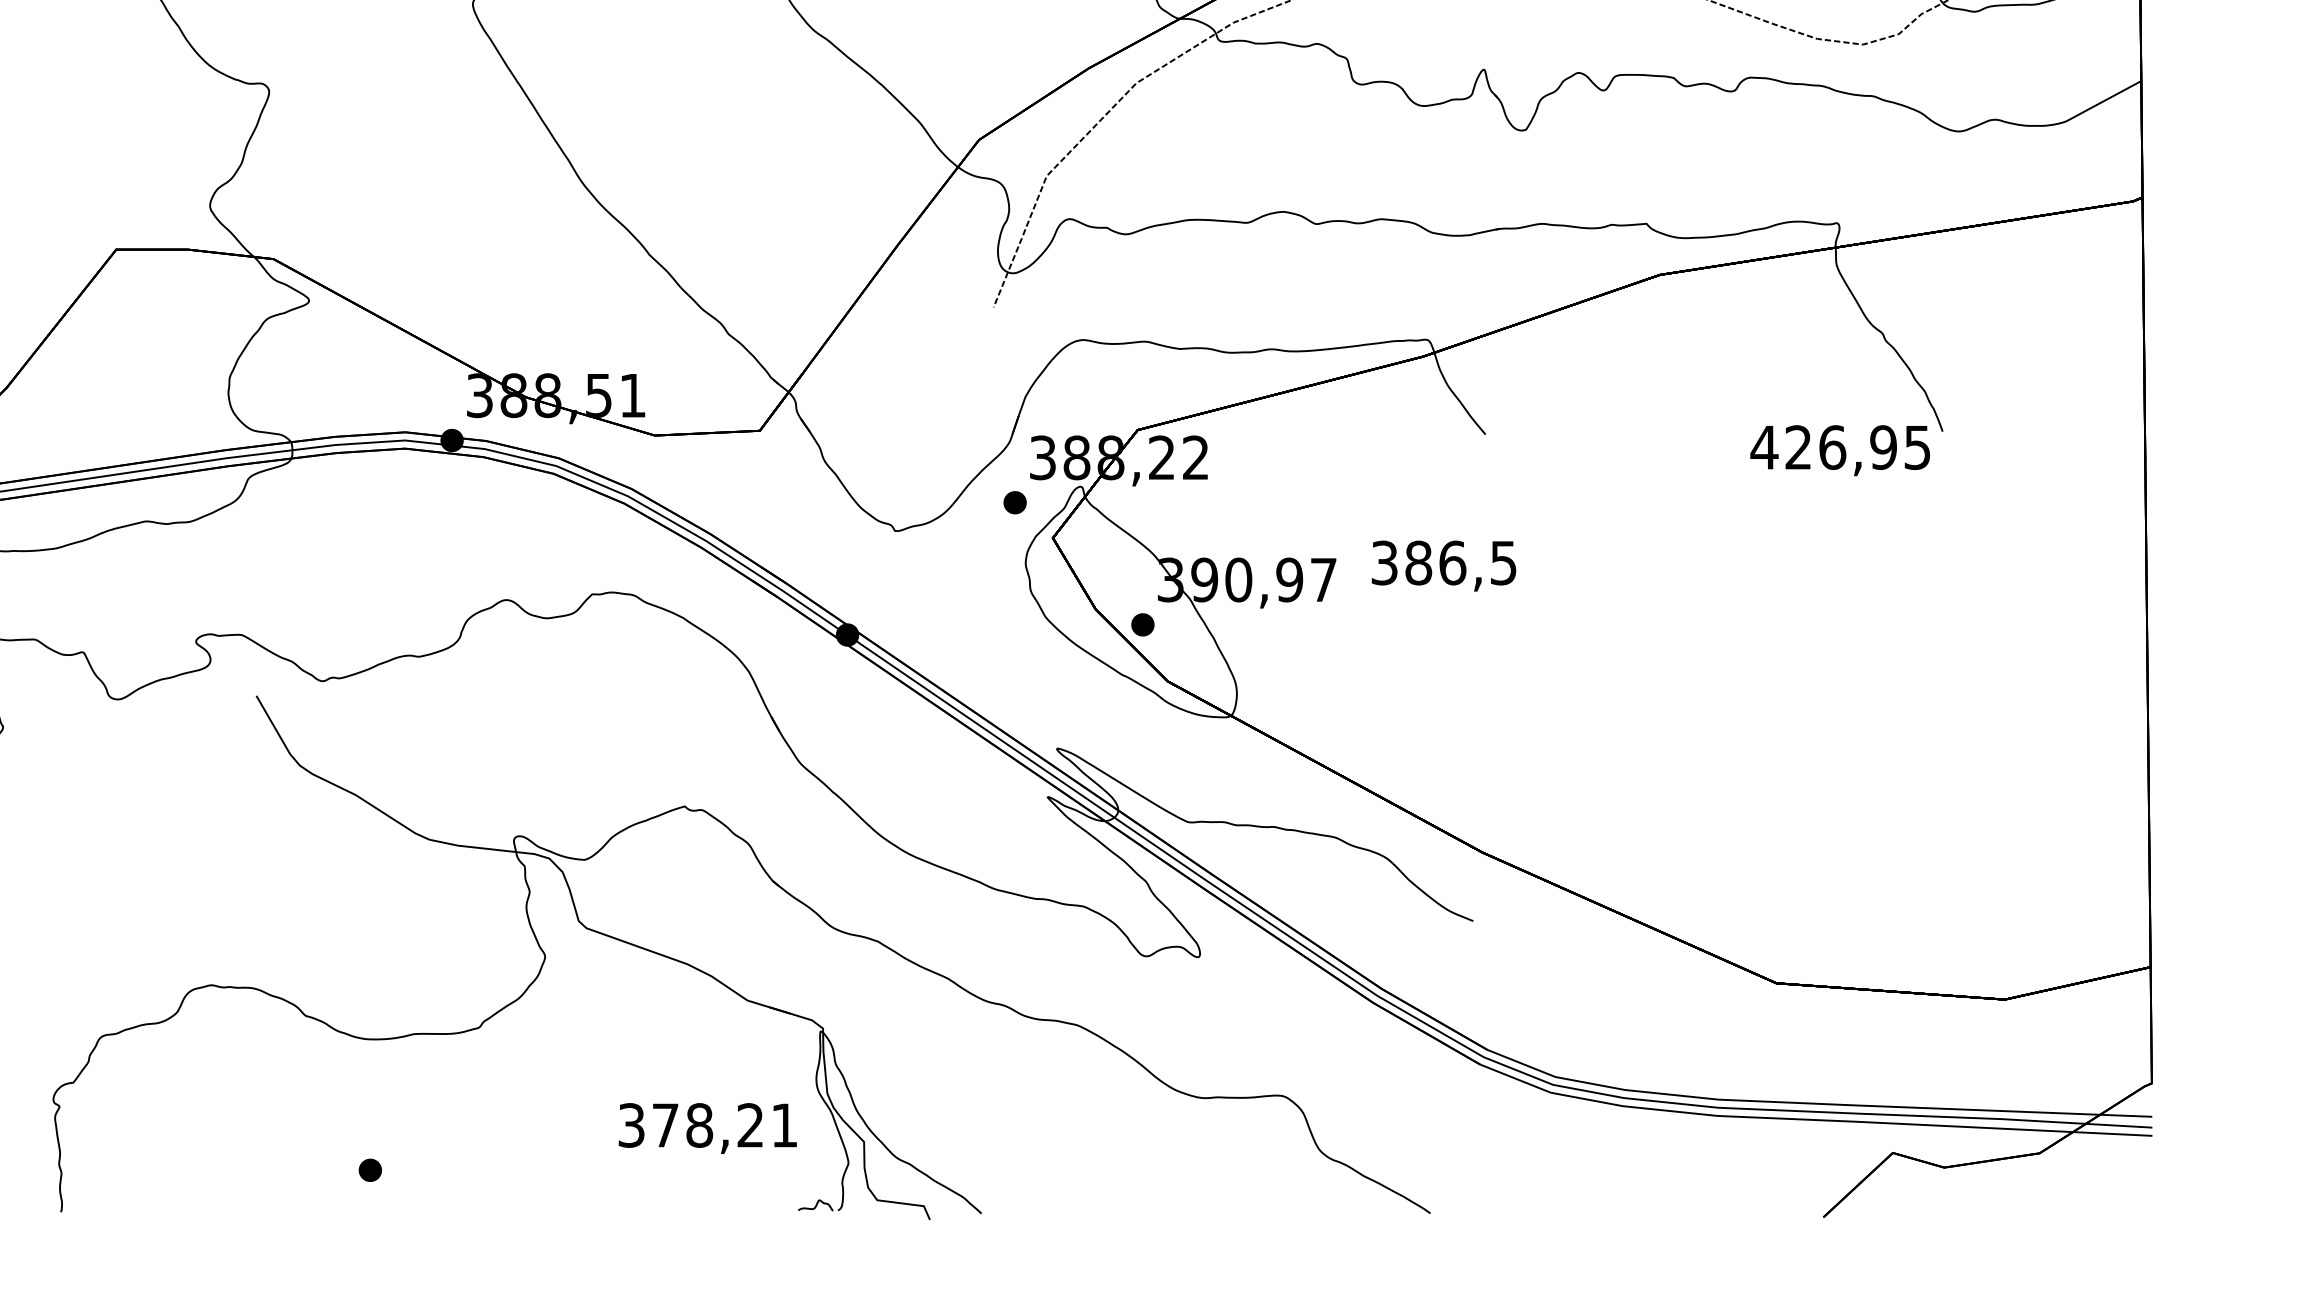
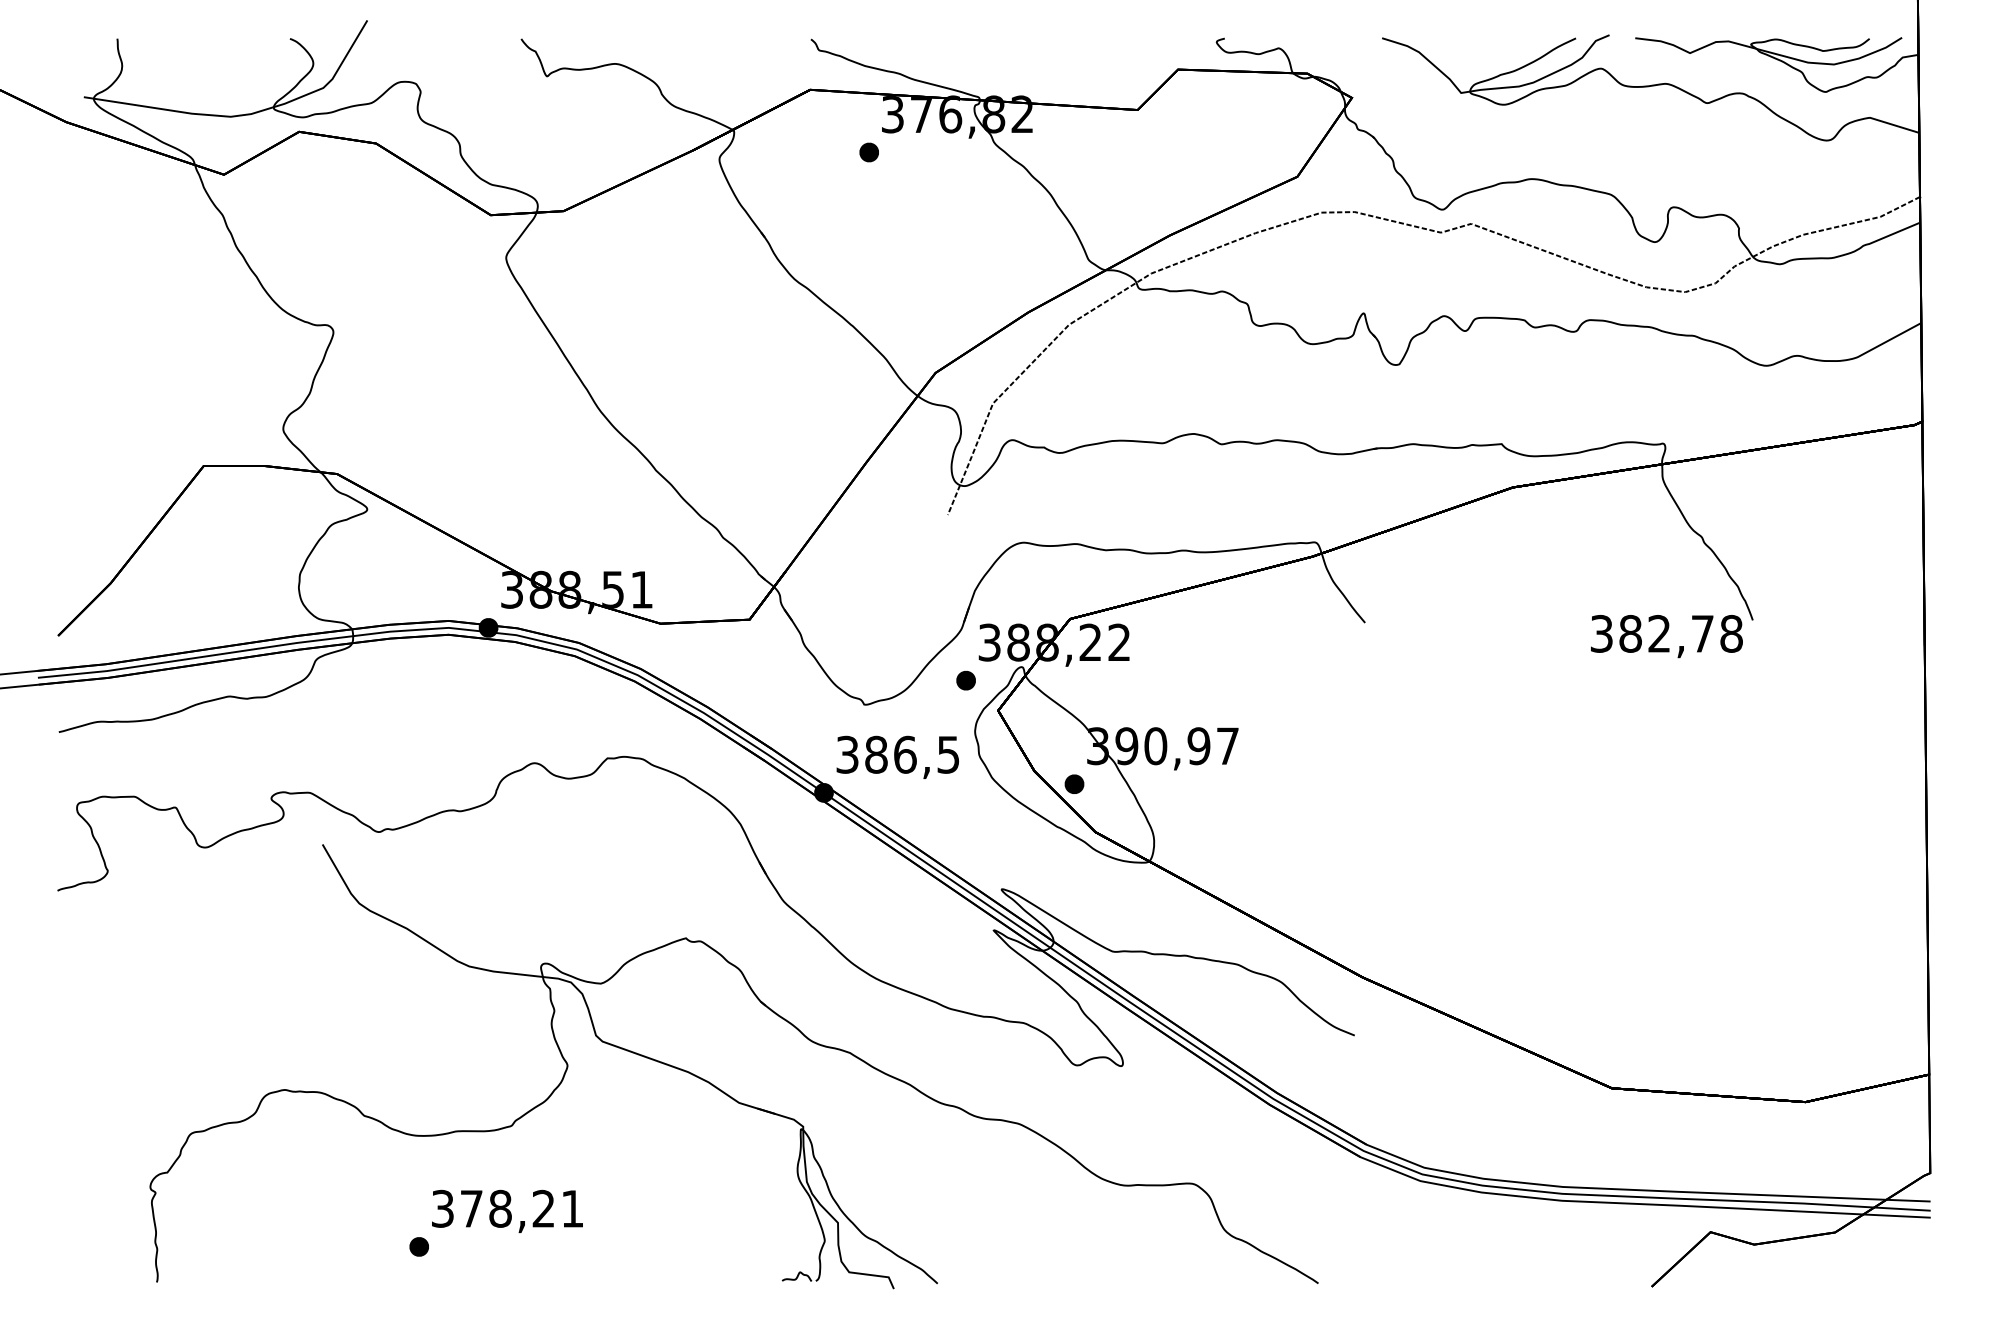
text: (1839, 447) -> (1665, 633), 426,95 -> 382,78
text: (1443, 565) -> (897, 756), moved
text: (707, 1128) -> (507, 1211), moved

